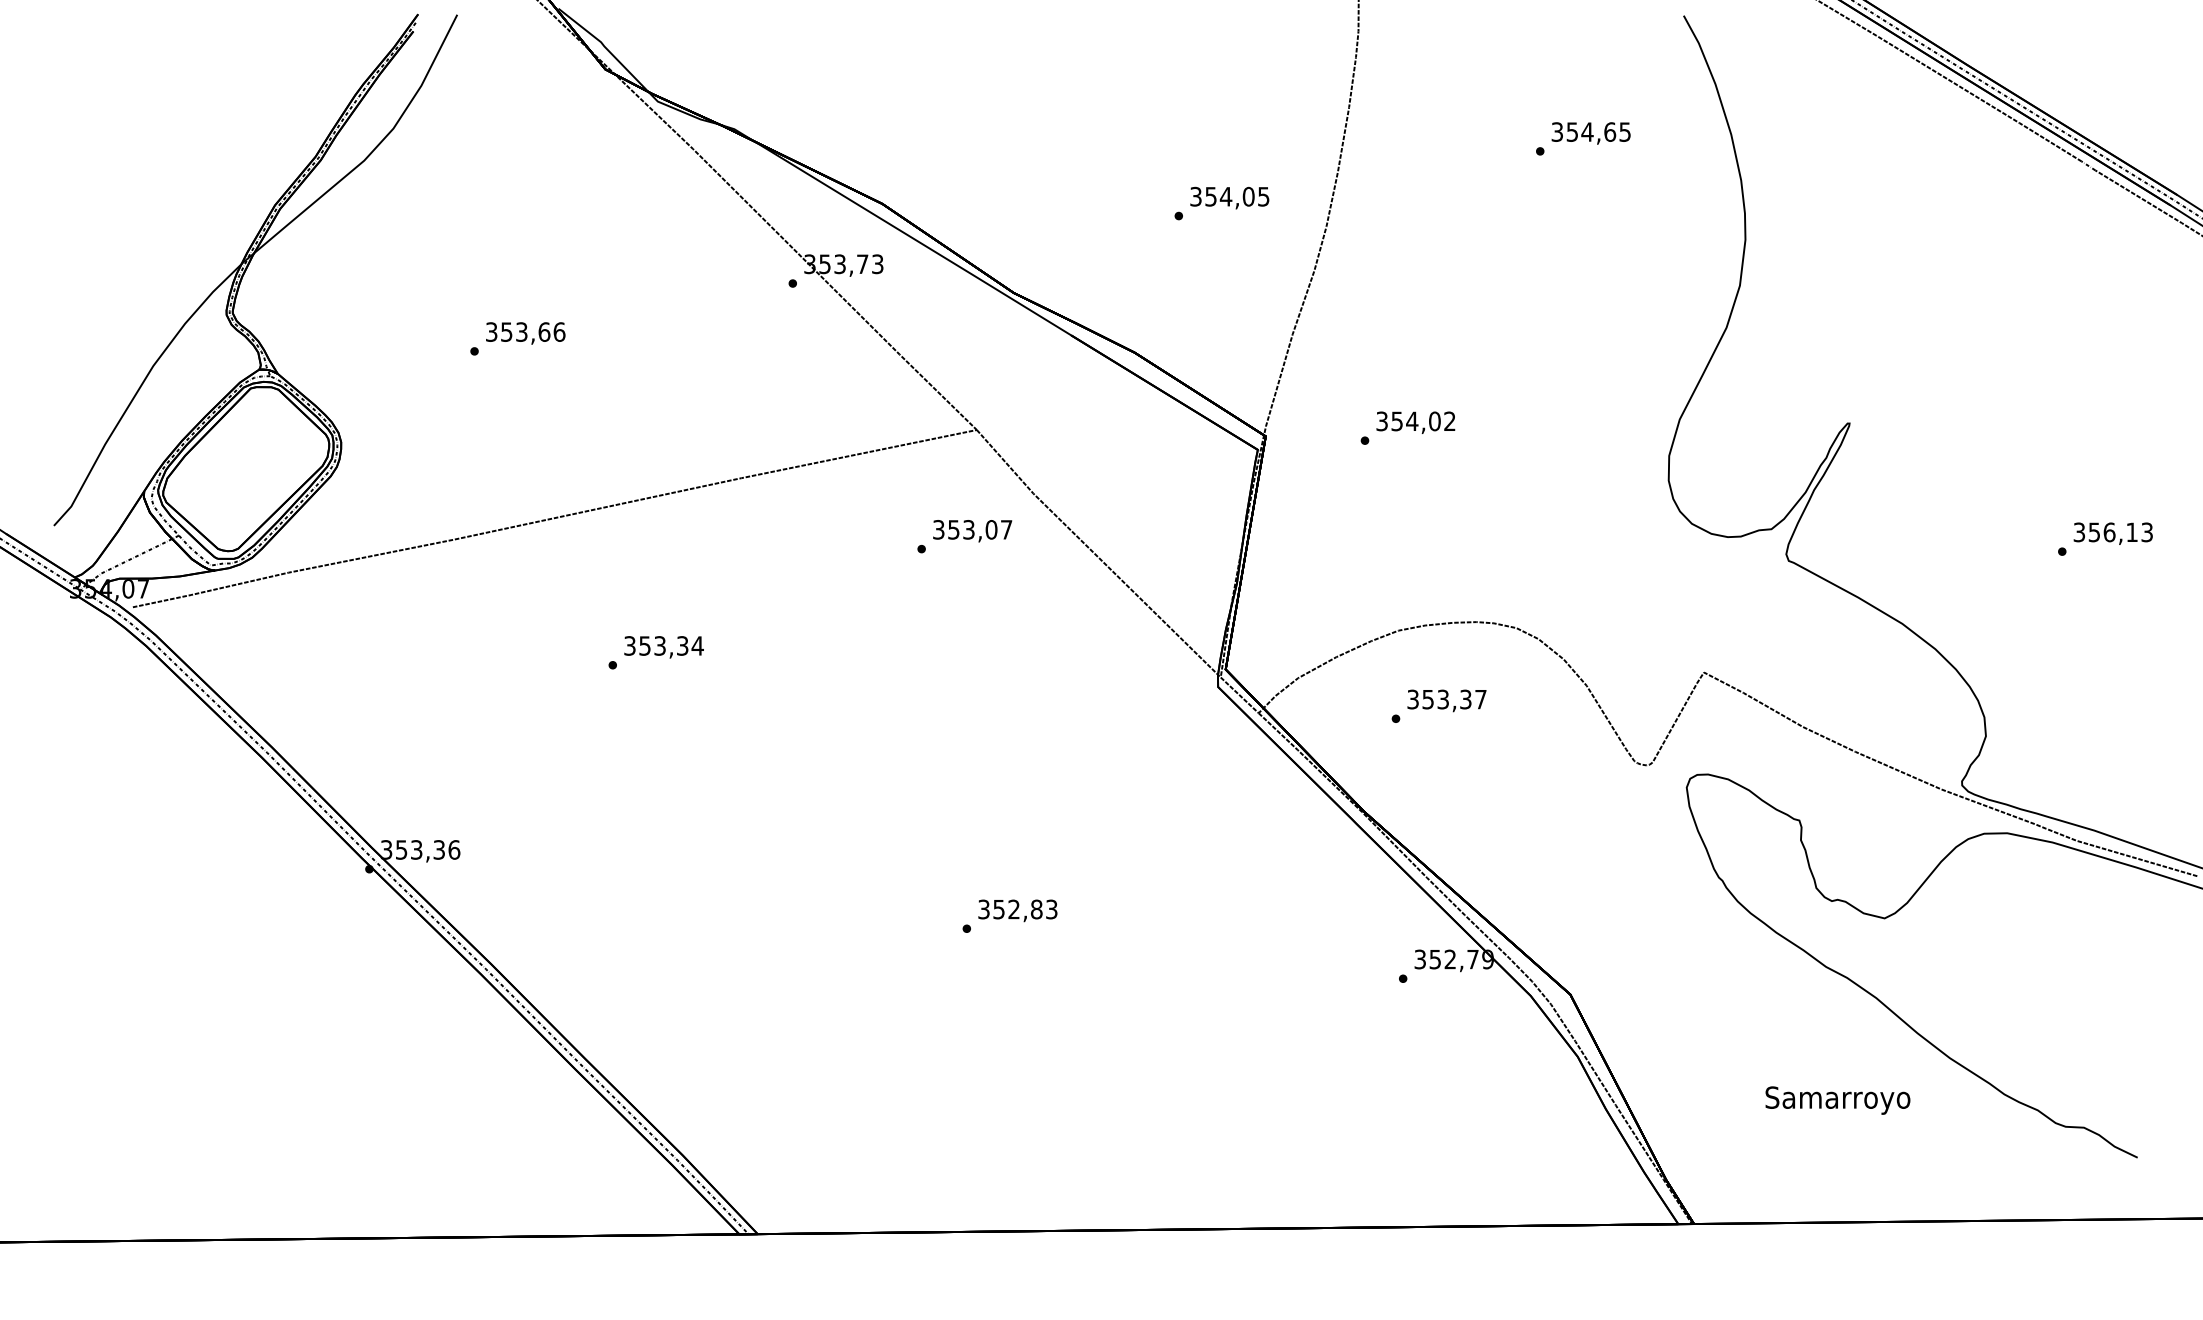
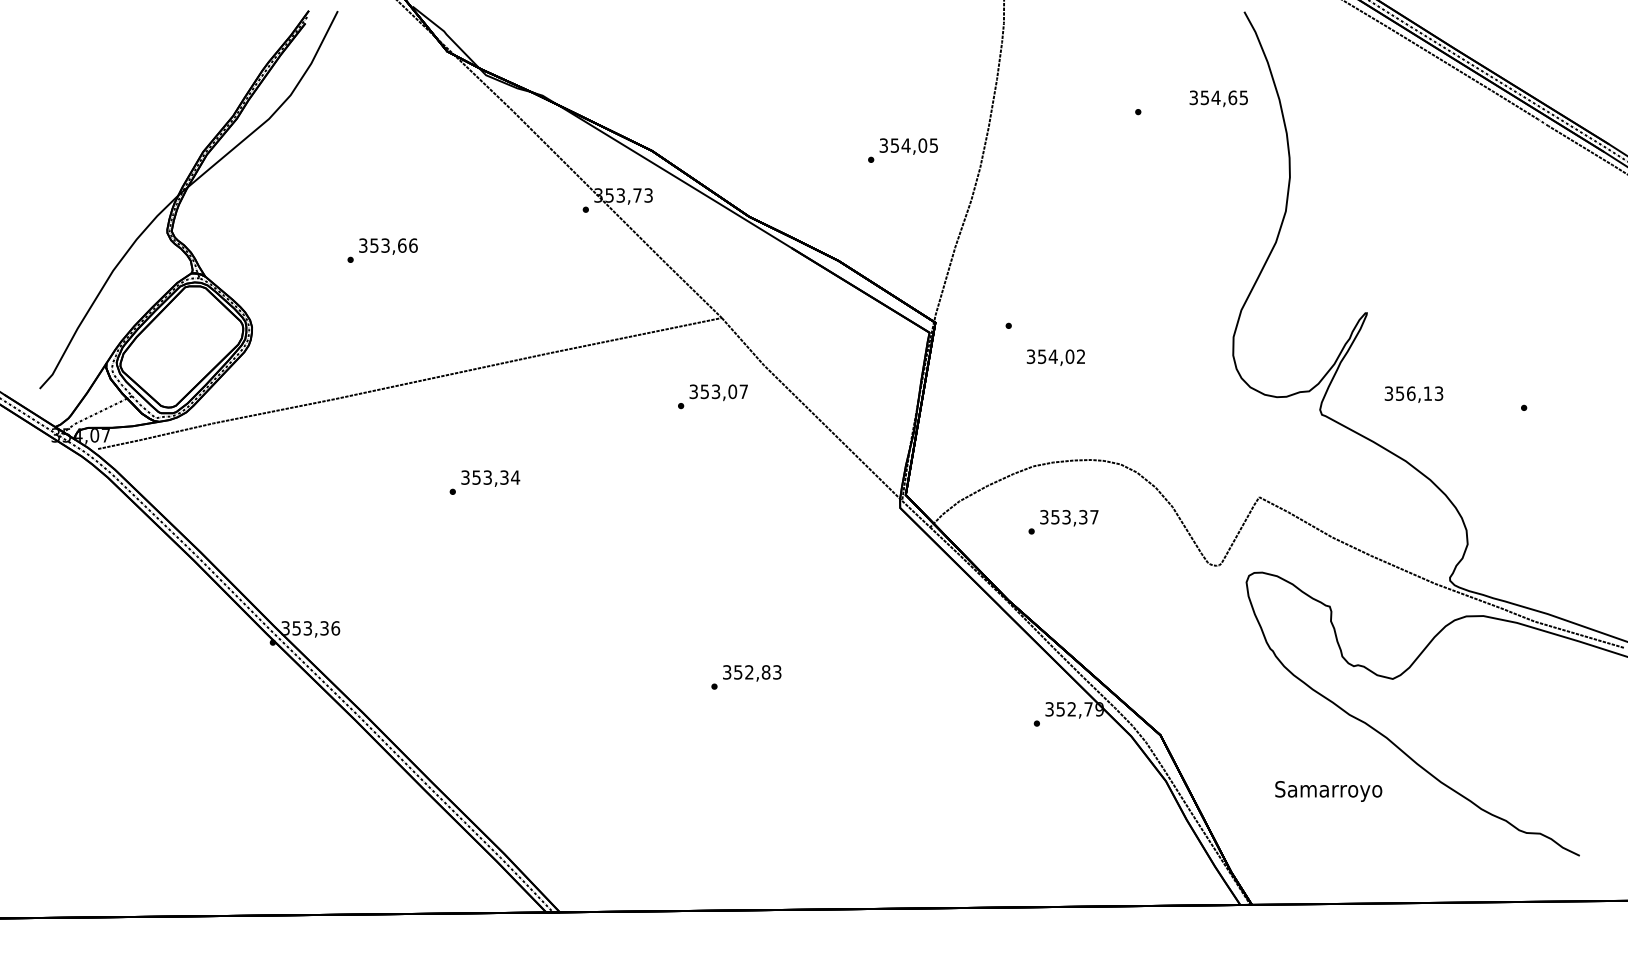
text: (1590, 133) -> (1218, 98), moved
text: (1415, 422) -> (1055, 357), moved
text: (2112, 533) -> (1413, 394), moved
text: (1837, 1100) -> (1328, 791), moved

